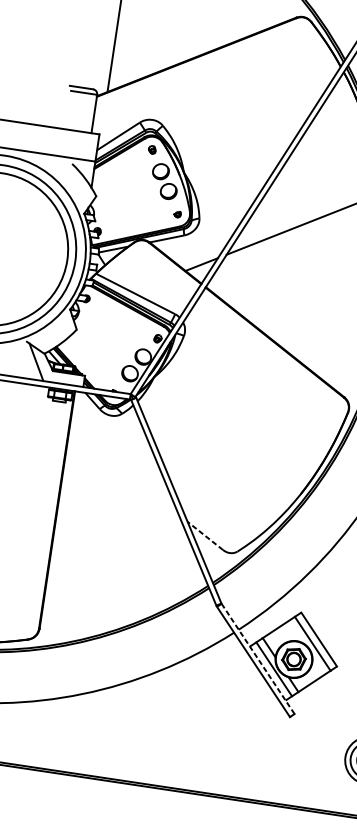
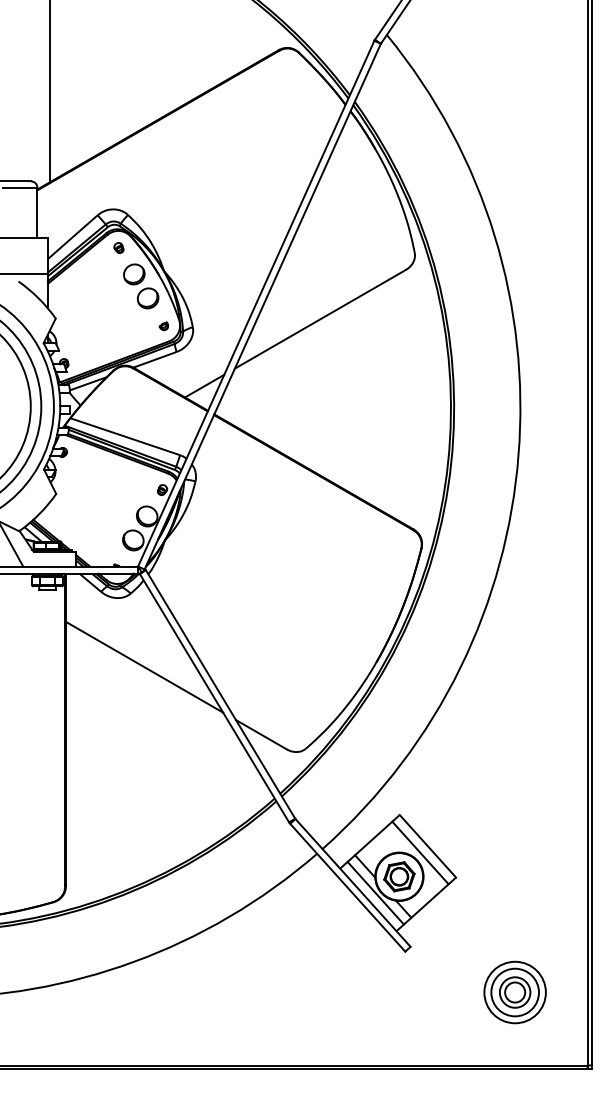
line: (124, 470) -> (144, 666), added
line: (205, 535) -> (261, 734), dashed -> solid
line: (258, 659) -> (353, 883), dashed -> solid

